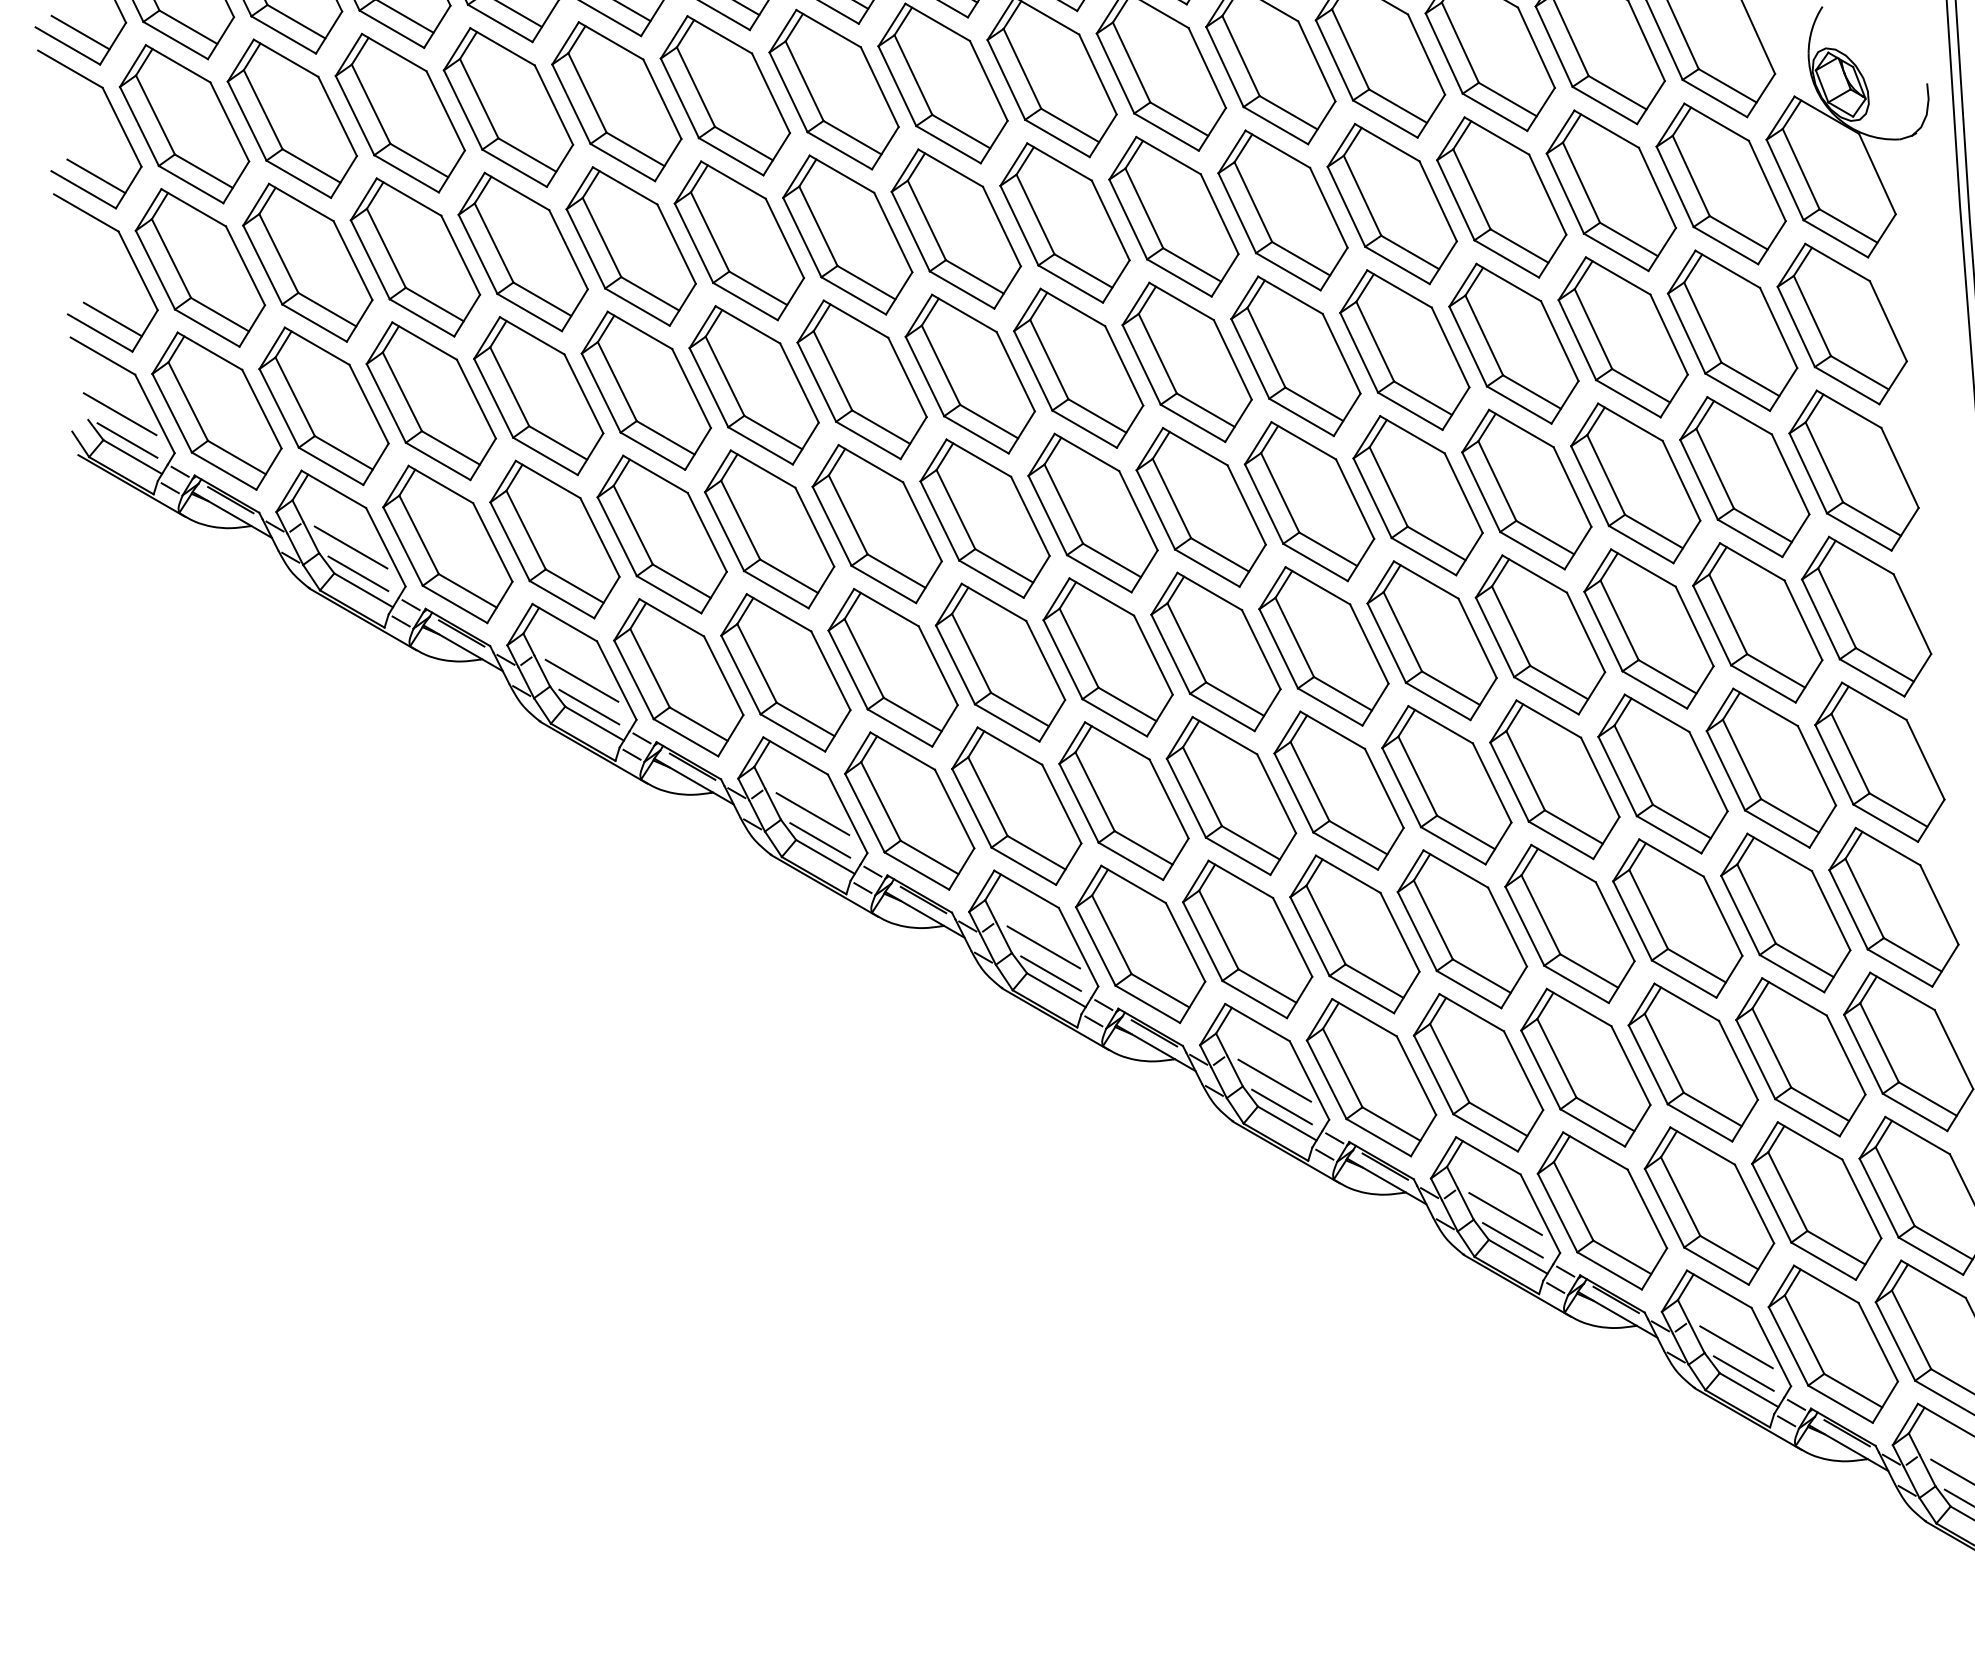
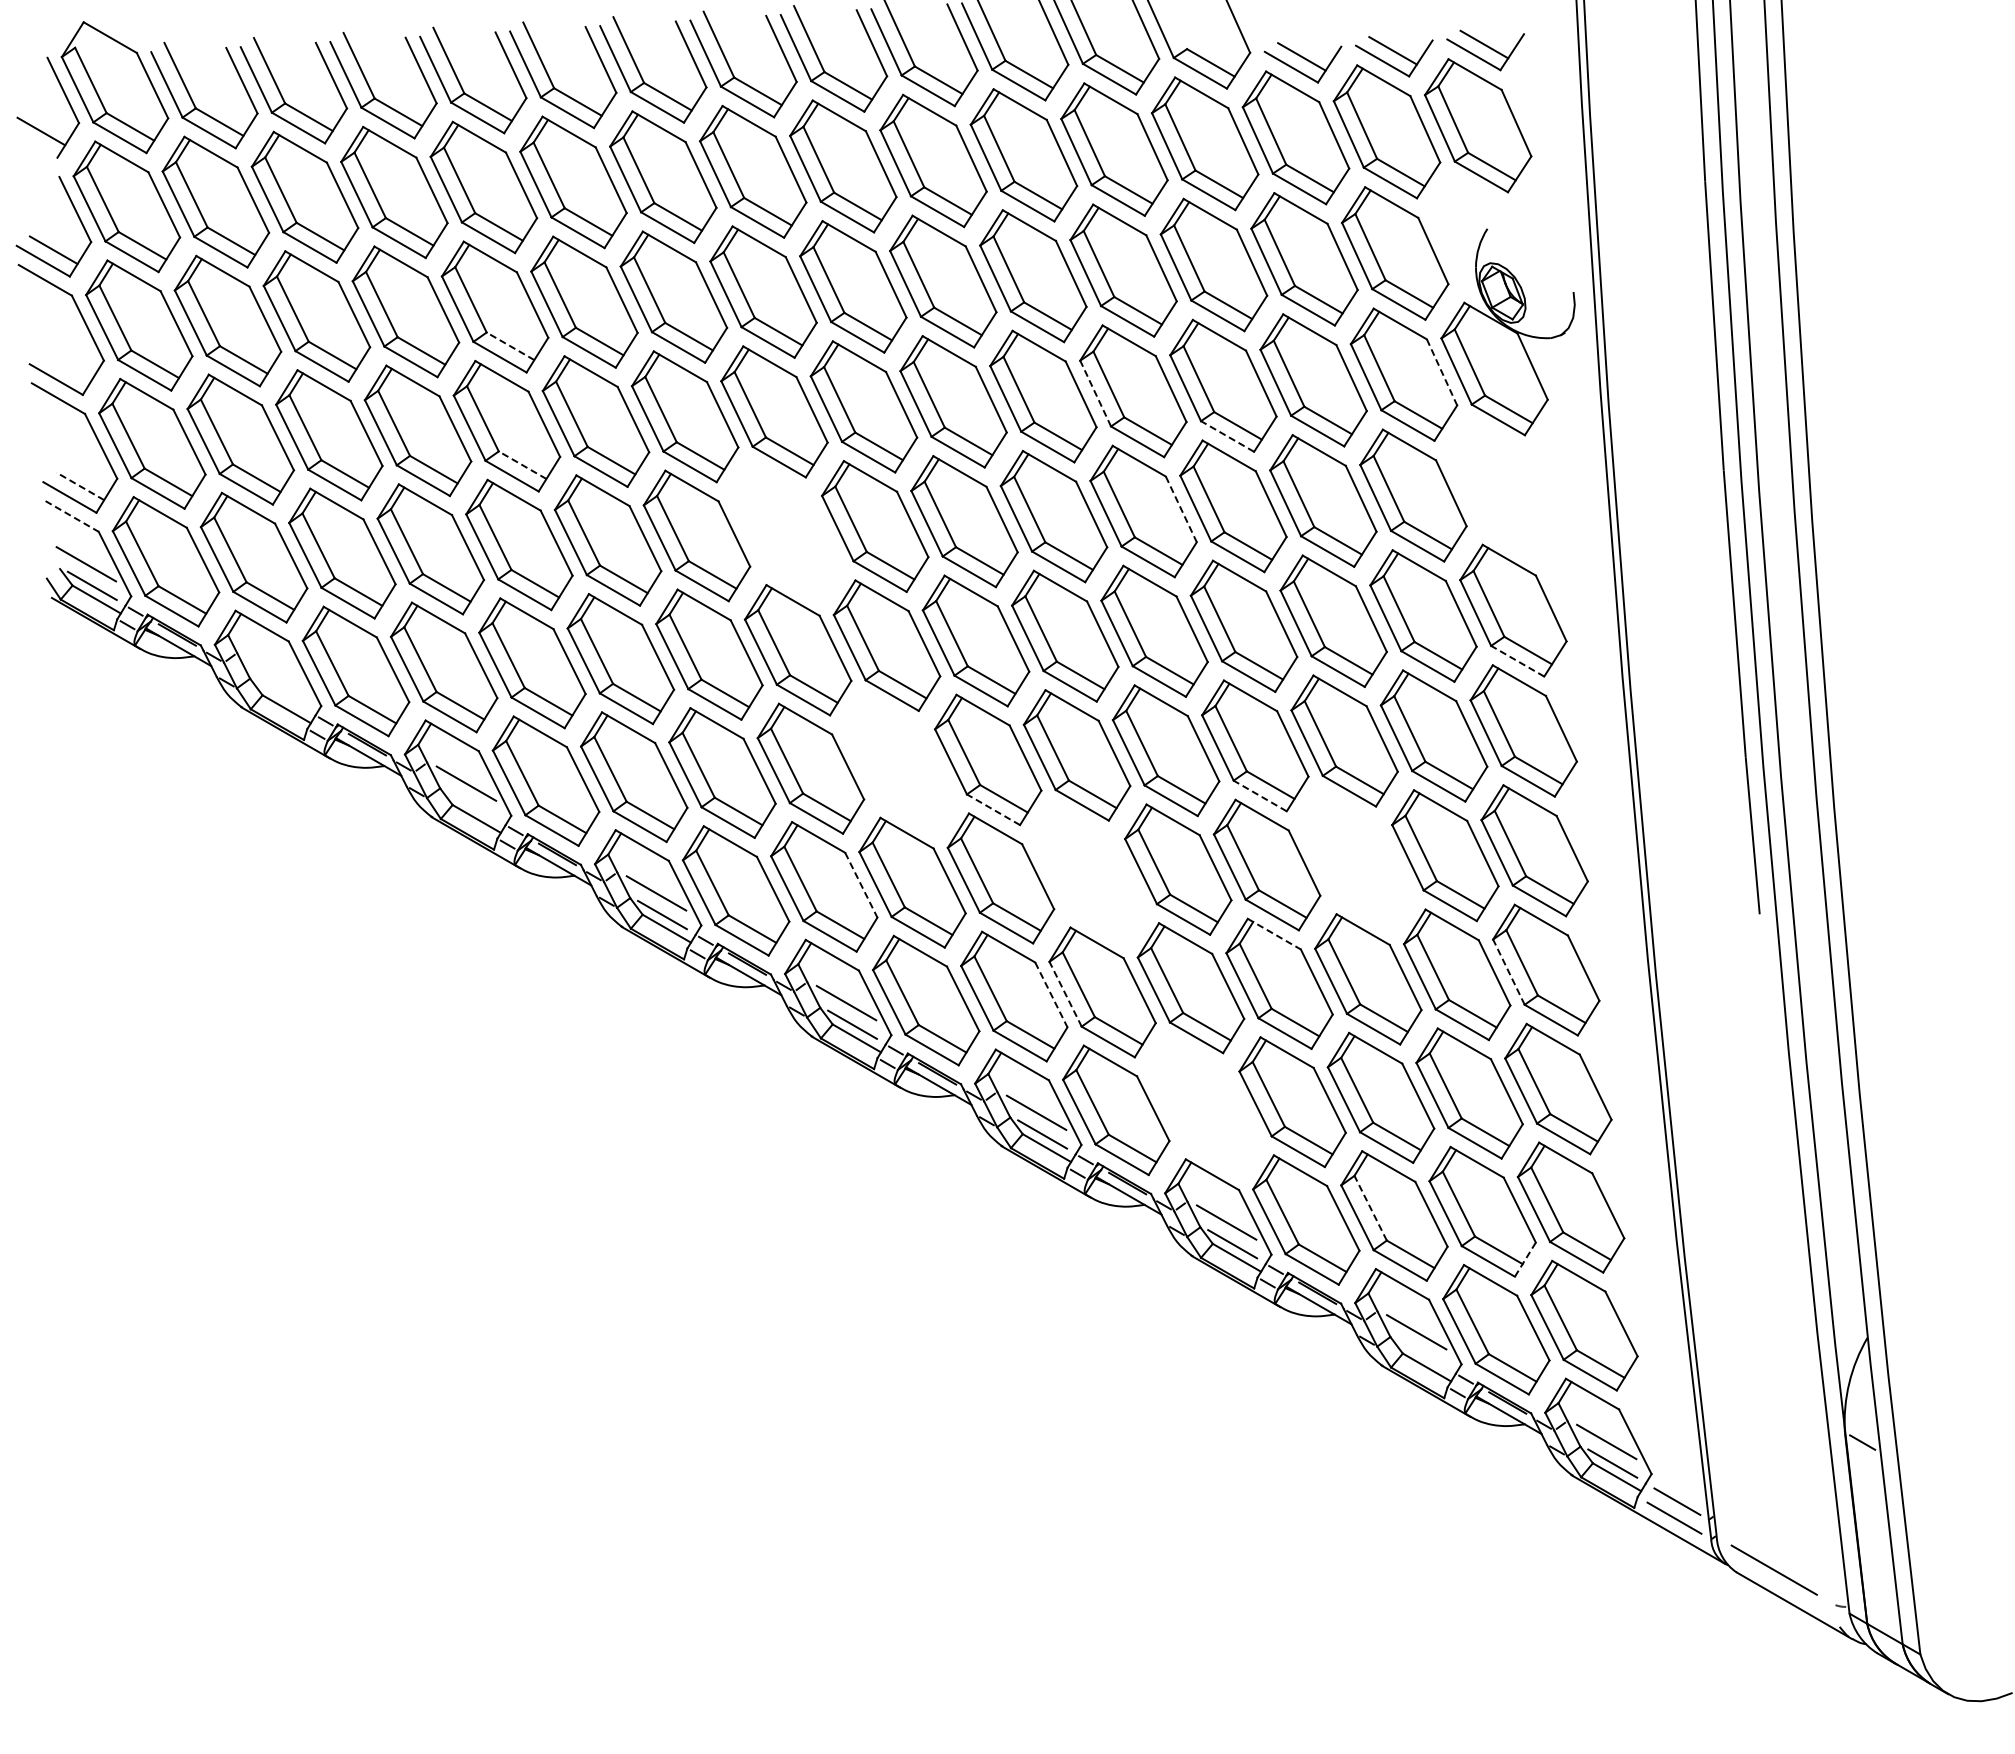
line: (635, 149) -> (510, 346), solid -> dashed
line: (96, 176) -> (66, 368), removed
line: (1767, 181) -> (1442, 372), solid -> dashed
line: (1346, 206) -> (1095, 393), solid -> dashed
line: (1506, 258) -> (1227, 436), solid -> dashed
line: (650, 294) -> (522, 465), solid -> dashed
line: (113, 319) -> (80, 486), solid -> dashed
part: (1842, 324) -> (1503, 490), removed
line: (1450, 347) -> (1181, 509), solid -> dashed
line: (103, 356) -> (72, 516), solid -> dashed
part: (969, 373) -> (785, 530), removed
line: (1859, 532) -> (1517, 661), solid -> dashed
line: (350, 546) -> (275, 673), removed
line: (358, 573) -> (282, 695), removed
part: (1108, 657) -> (899, 764), removed
line: (1546, 696) -> (1260, 796), solid -> dashed
line: (589, 706) -> (472, 804), removed
line: (1222, 712) -> (993, 809), solid -> dashed
part: (1662, 774) -> (1355, 860), removed
part: (1339, 791) -> (1089, 874), removed
line: (1062, 804) -> (861, 885), solid -> dashed
line: (1563, 864) -> (1274, 934), solid -> dashed
line: (1848, 908) -> (1508, 971), solid -> dashed
line: (1309, 935) -> (1065, 993), solid -> dashed
line: (1292, 938) -> (1051, 995), solid -> dashed
part: (1478, 1073) -> (1204, 1106), removed
line: (1680, 1195) -> (1370, 1207), solid -> dashed
line: (1868, 1260) -> (1525, 1260), solid -> dashed
line: (1743, 1373) -> (1422, 1353), removed

